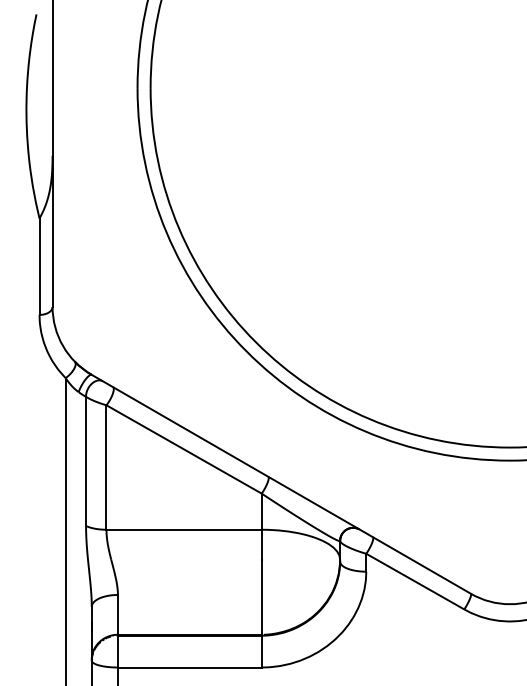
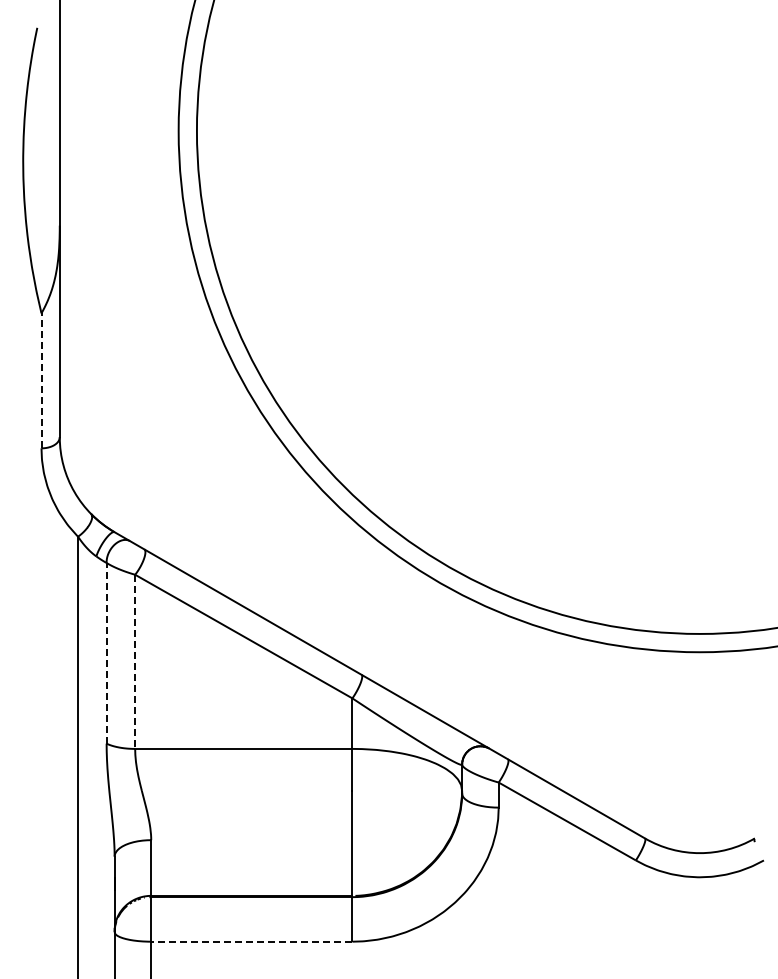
line: (39, 266) -> (41, 380), solid -> dashed
line: (85, 460) -> (106, 652), solid -> dashed
line: (106, 467) -> (135, 662), solid -> dashed
line: (189, 667) -> (251, 941), solid -> dashed

